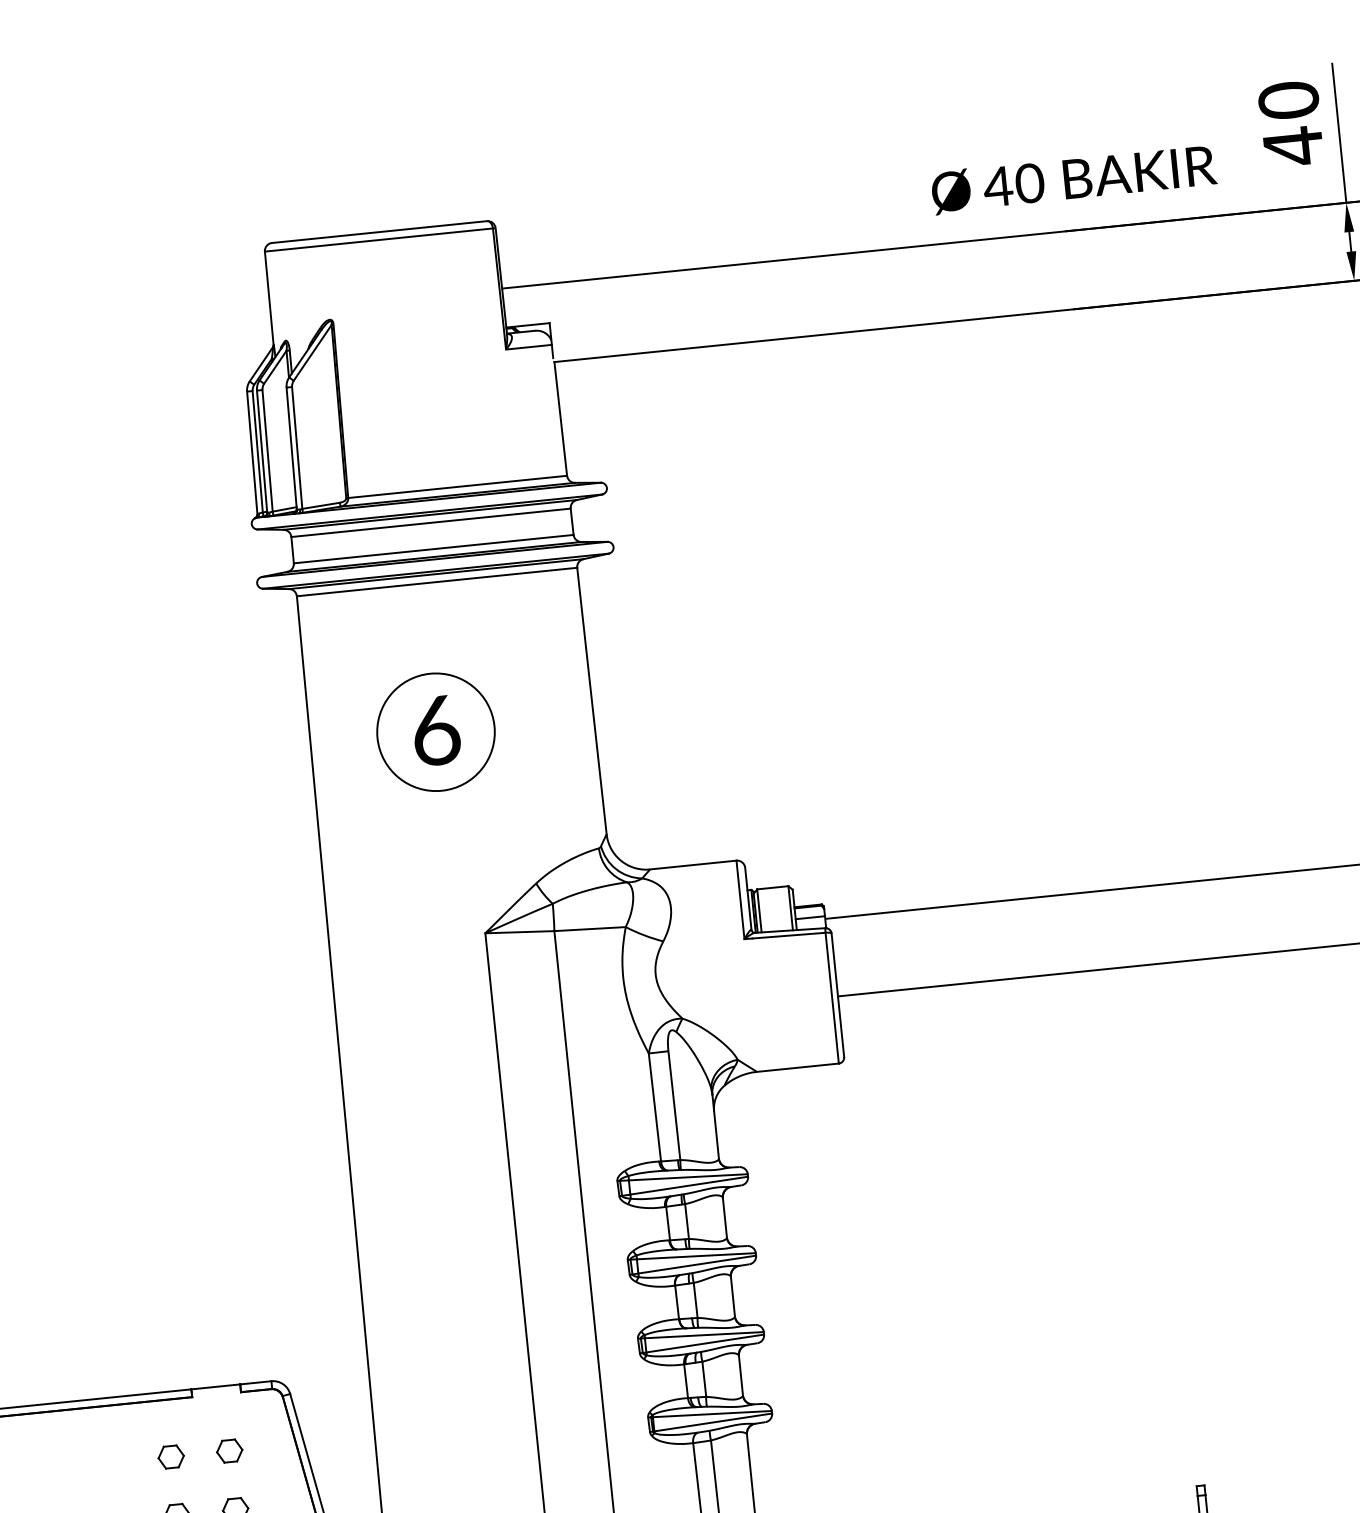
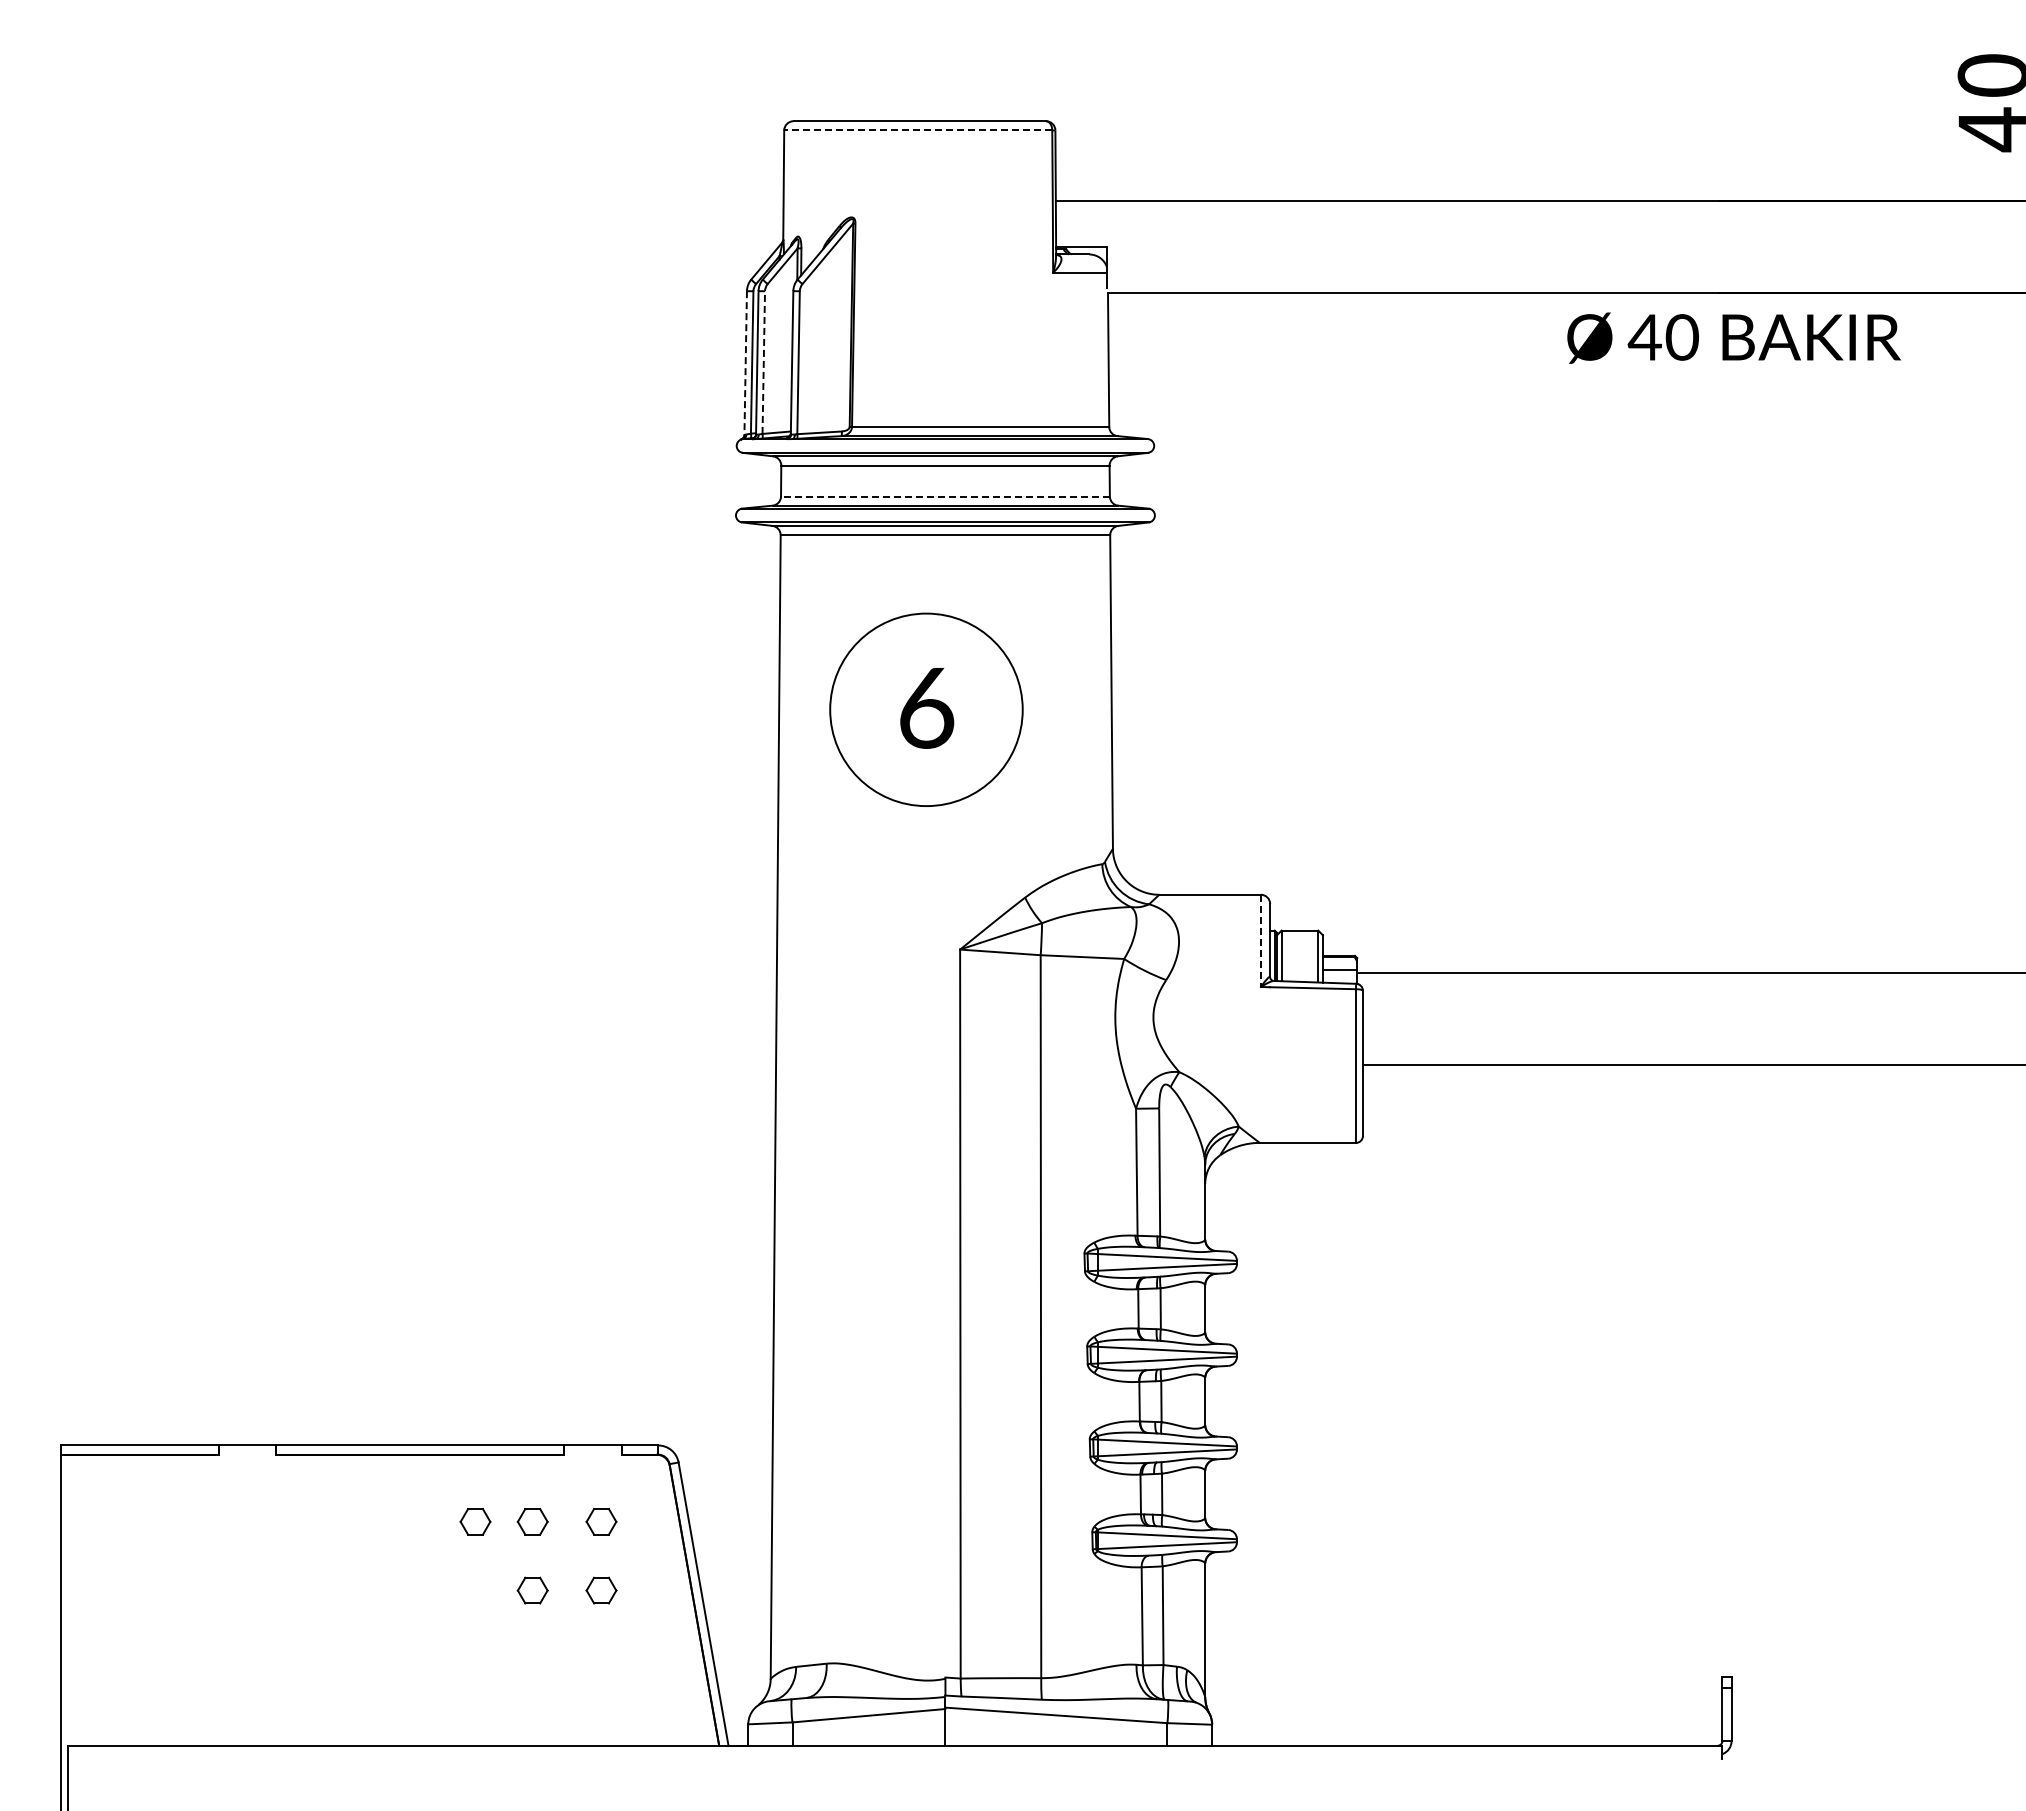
text: (1073, 179) -> (1733, 337), moved
line: (378, 240) -> (917, 130), solid -> dashed
line: (267, 450) -> (763, 362), solid -> dashed
line: (252, 453) -> (745, 363), solid -> dashed
line: (432, 549) -> (944, 496), solid -> dashed
circle: (436, 731) -> (926, 709), size x1.4
line: (740, 900) -> (1260, 941), solid -> dashed
part: (122, 1461) -> (475, 1521), added

